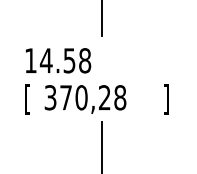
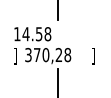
text: (27, 98) -> (15, 55), [ -> ]

